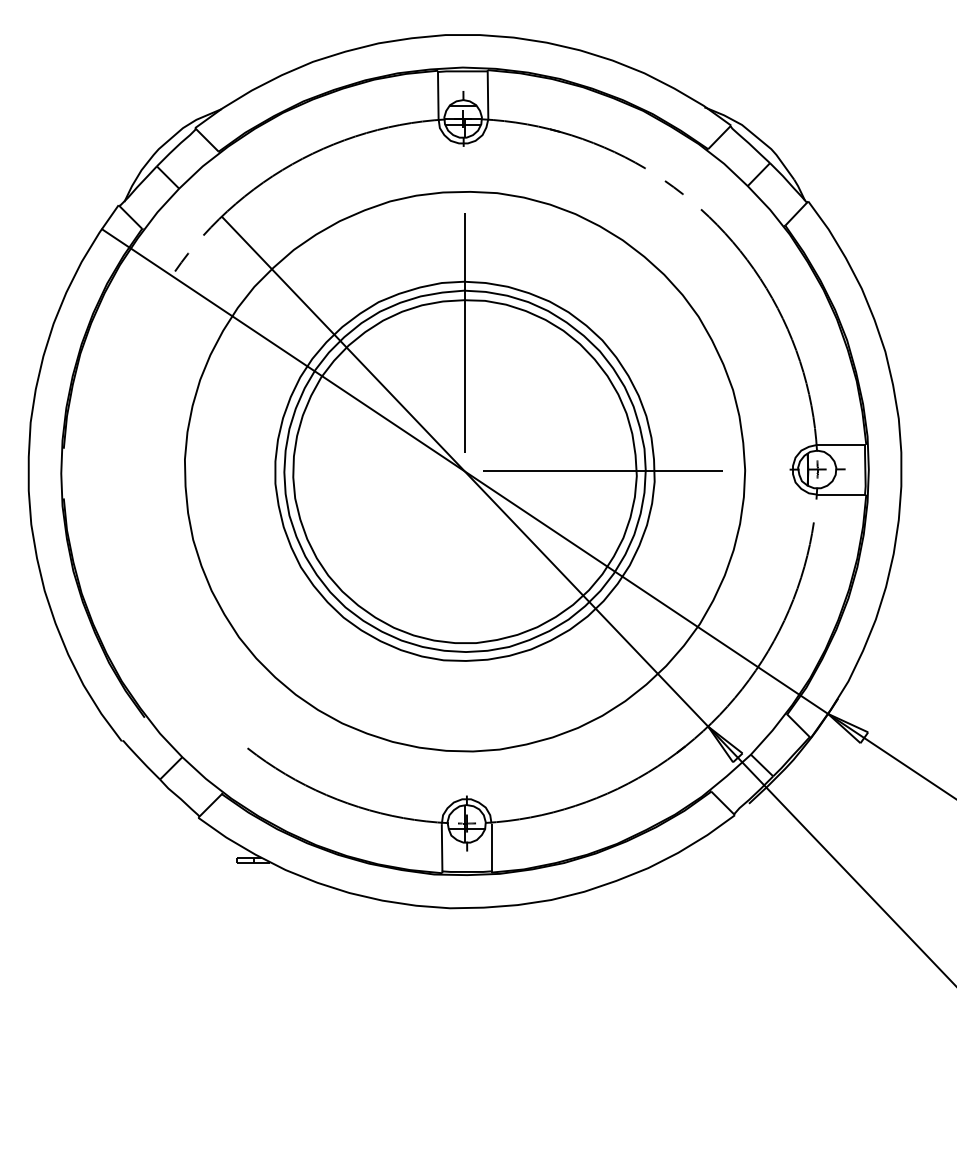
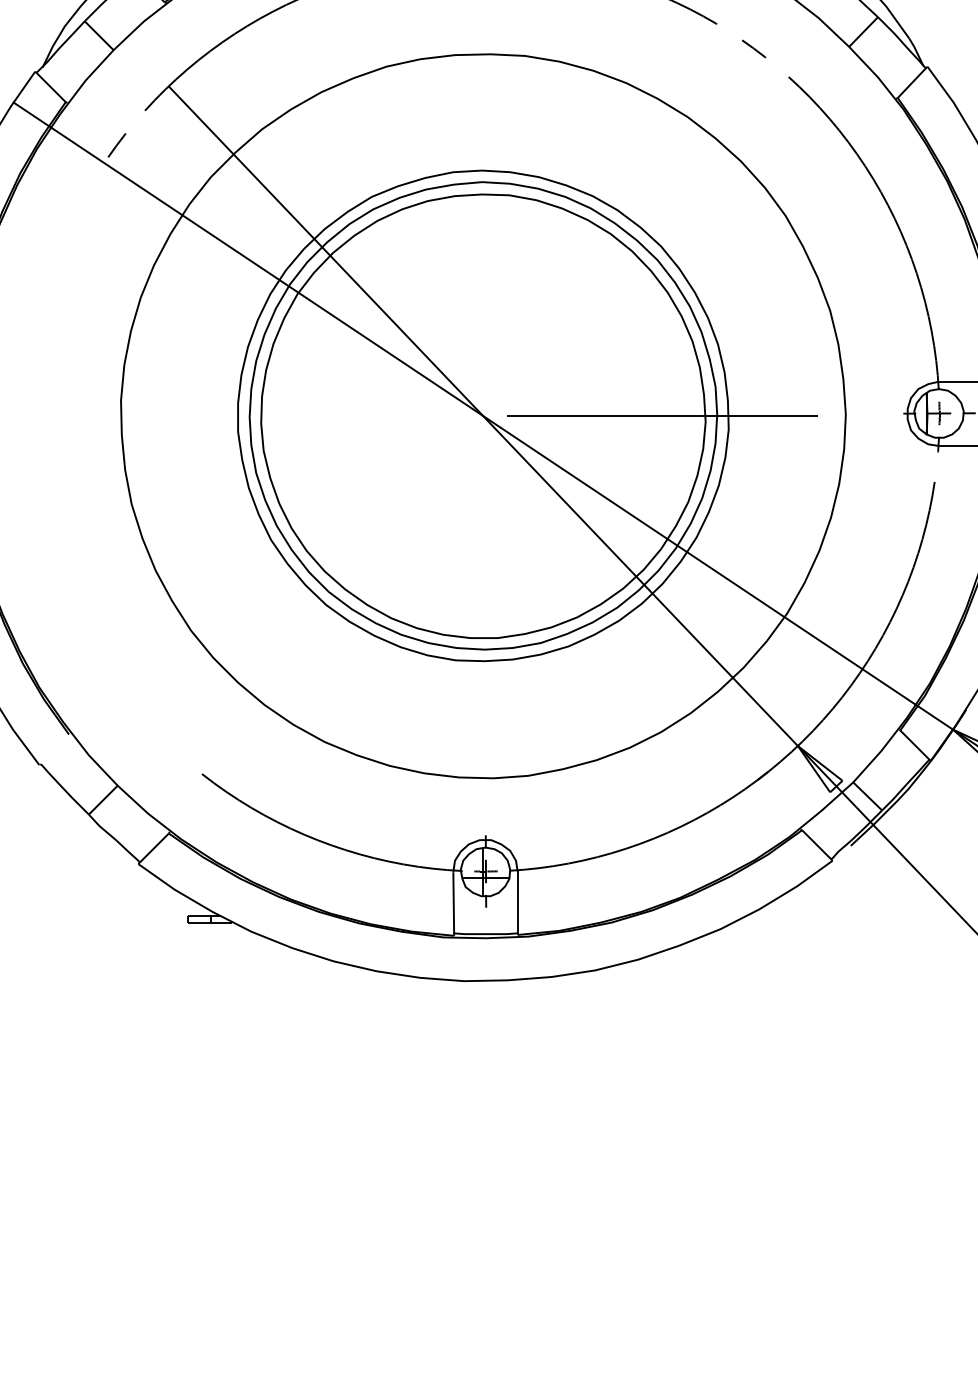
line: (465, 333) -> (484, 237), removed

